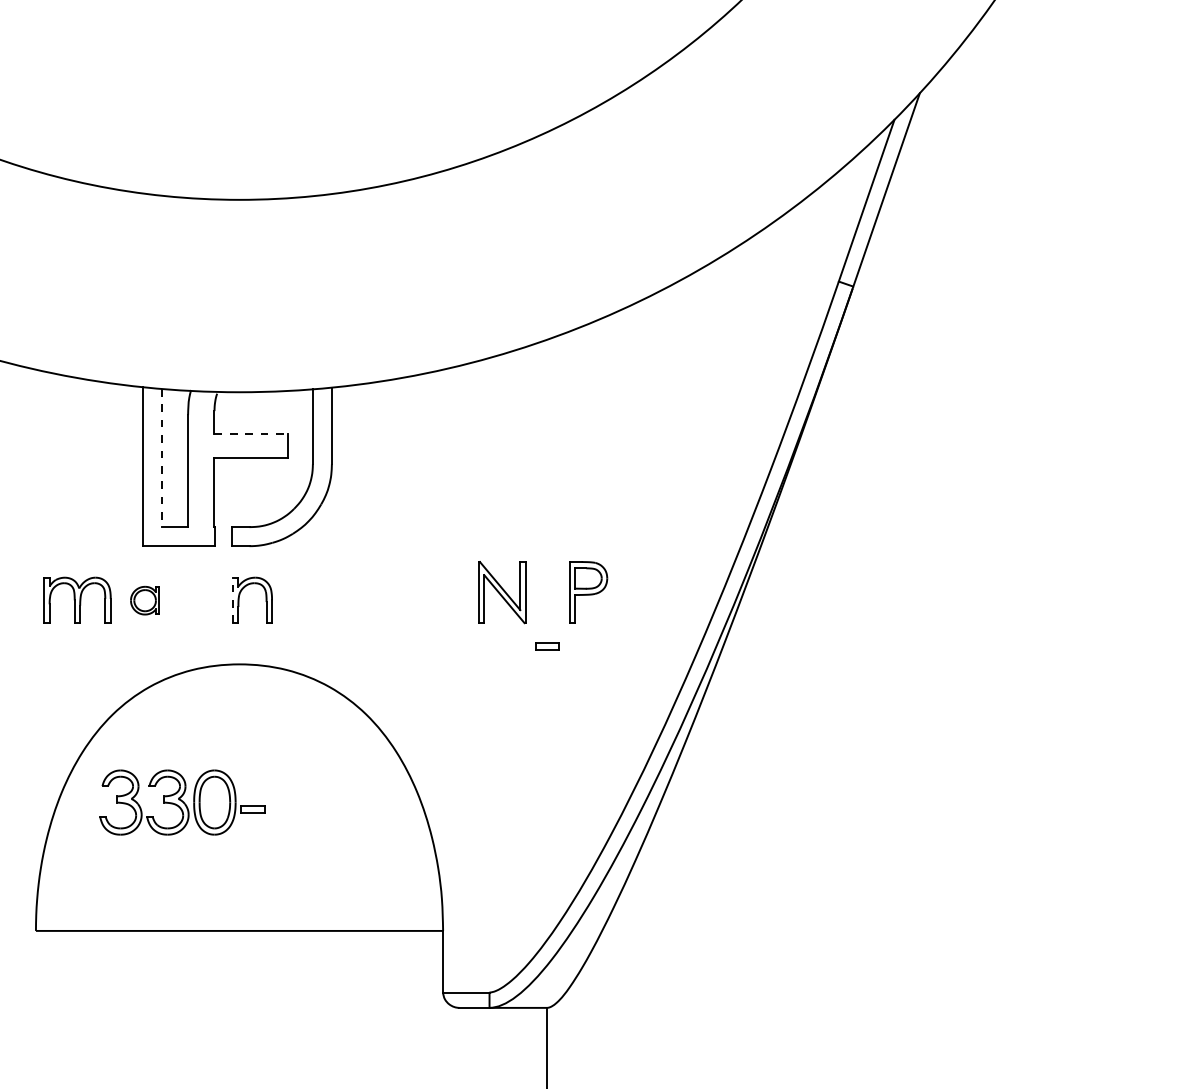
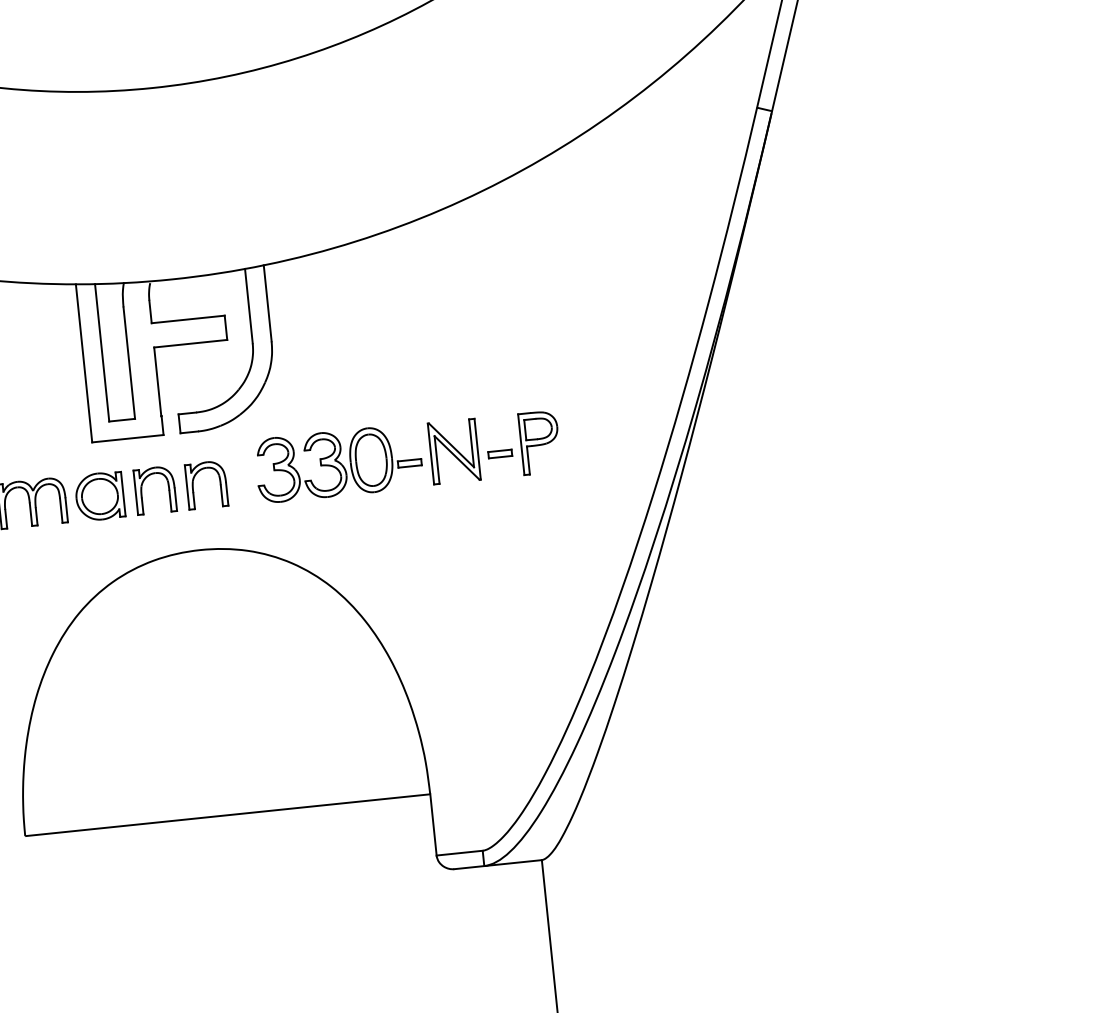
line: (251, 433) -> (188, 319), dashed -> solid
line: (162, 458) -> (102, 353), dashed -> solid
part: (188, 596) -> (142, 487), added
part: (144, 600) -> (99, 496), size x1.67
line: (232, 600) -> (186, 487), dashed -> solid
part: (547, 646) -> (499, 453), moved
part: (182, 802) -> (339, 463), moved

